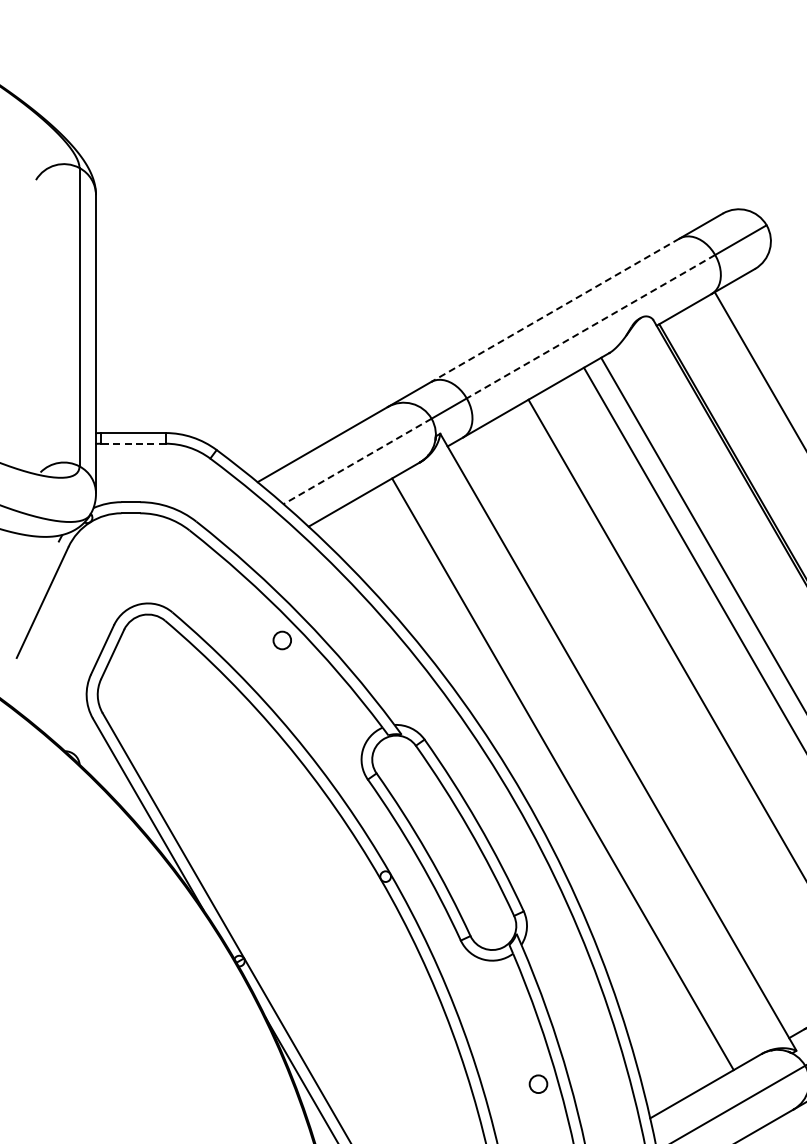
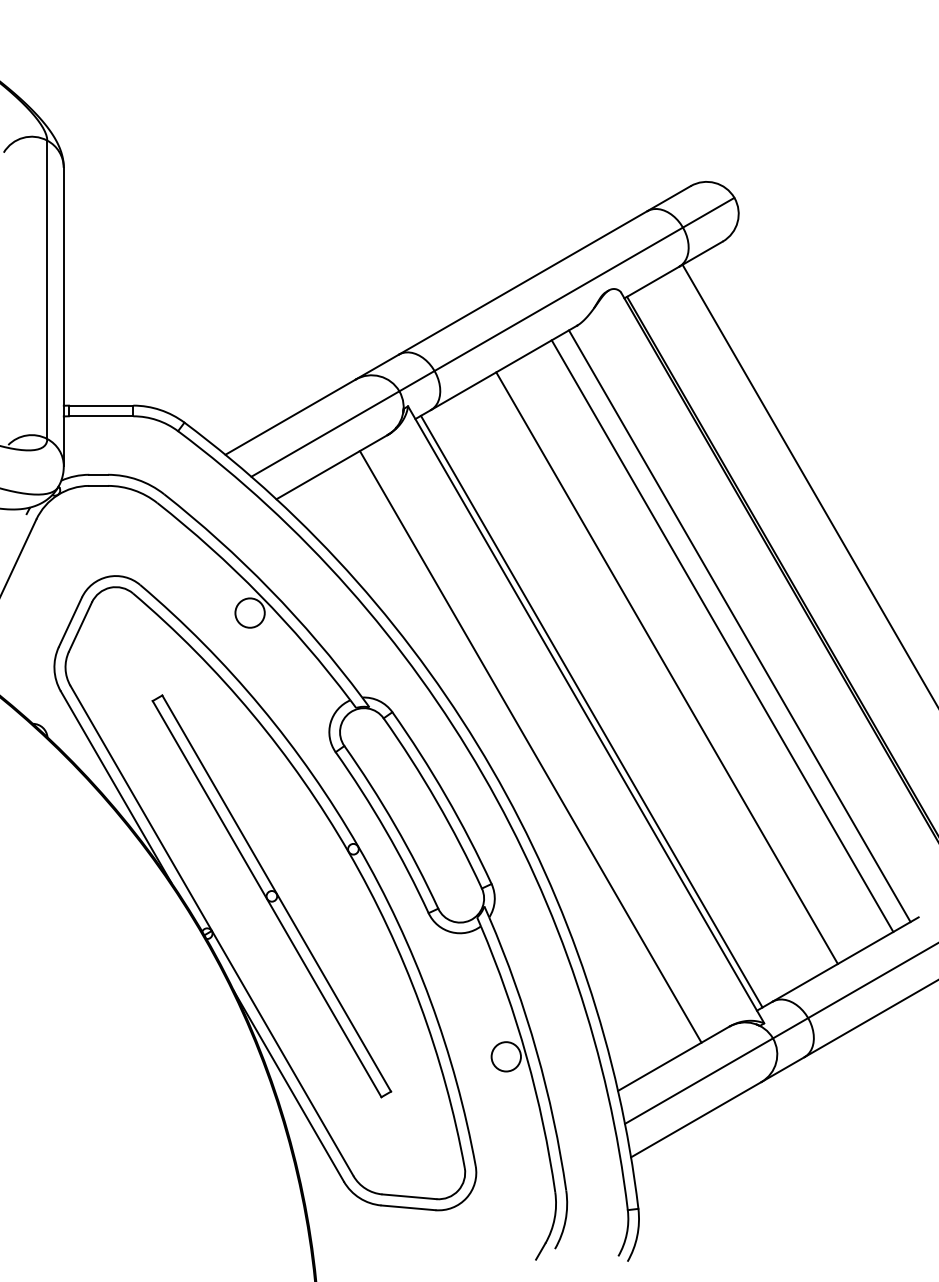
line: (554, 310) -> (522, 283), dashed -> solid
line: (590, 326) -> (558, 299), dashed -> solid
line: (132, 443) -> (100, 416), dashed -> solid
line: (356, 461) -> (324, 434), dashed -> solid
circle: (281, 639) -> (249, 612), size x1.67
line: (623, 738) -> (591, 711), added
part: (303, 923) -> (271, 896), added
circle: (537, 1083) -> (505, 1056), size x1.67

